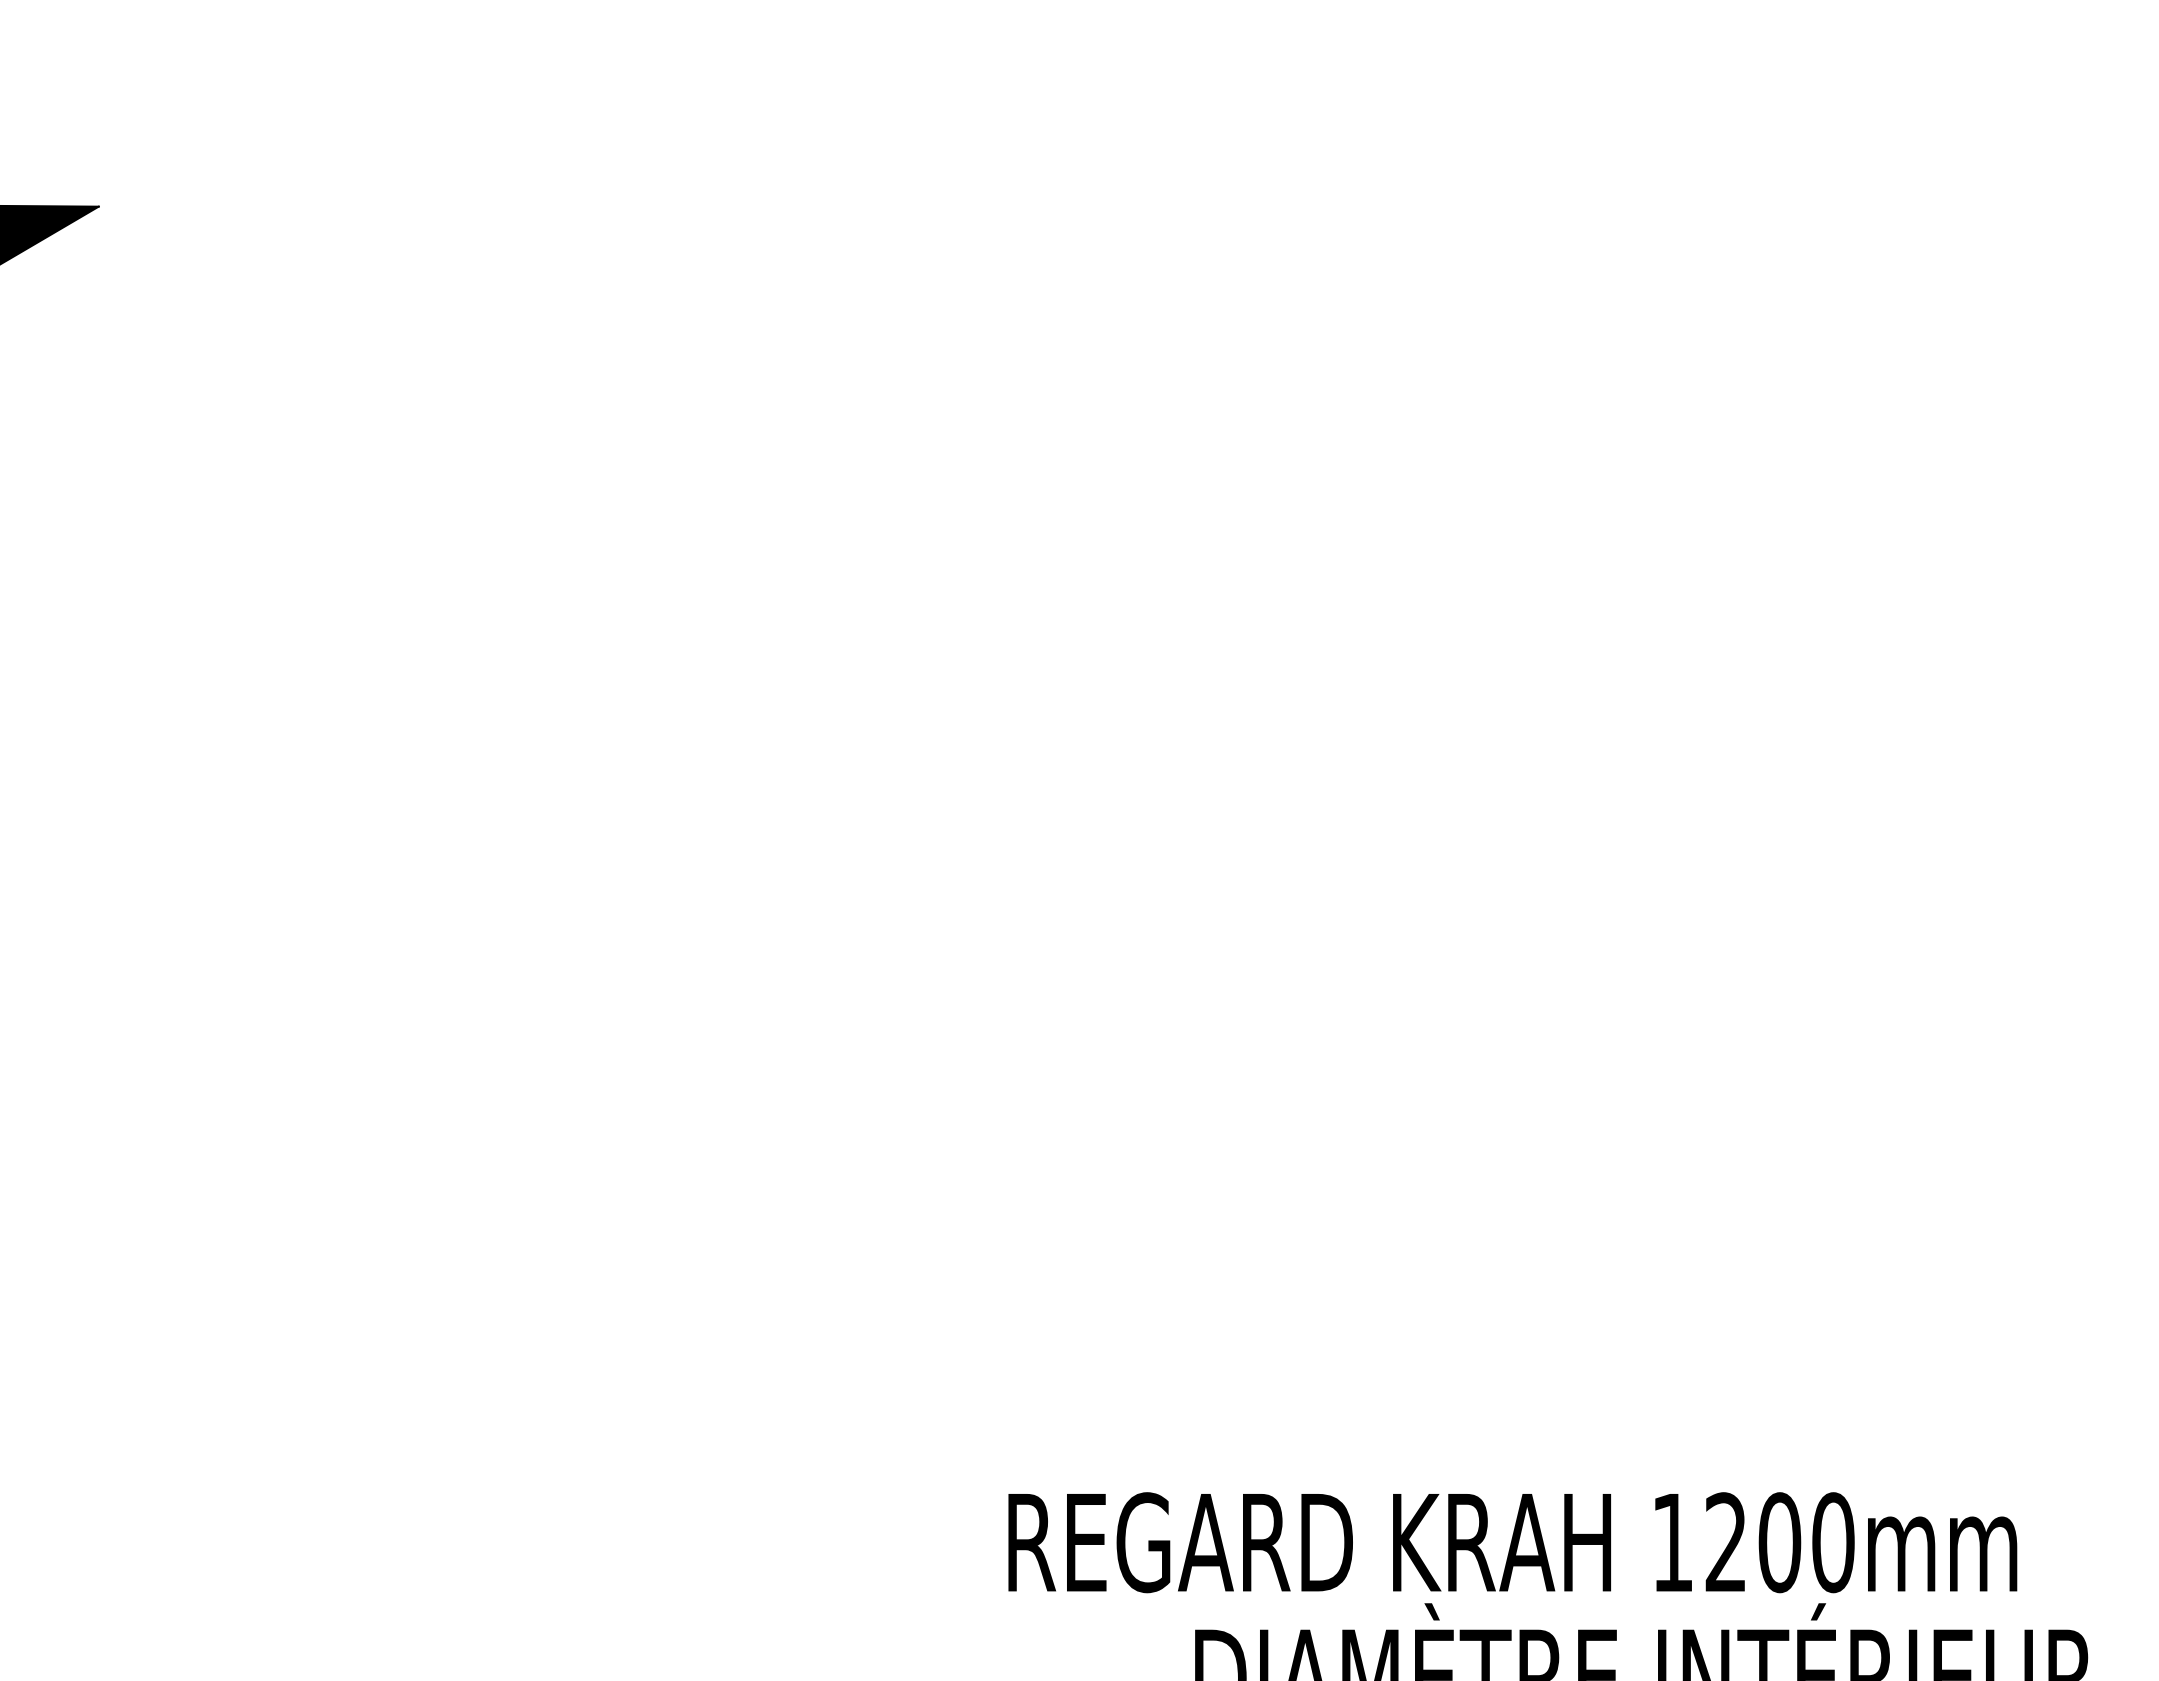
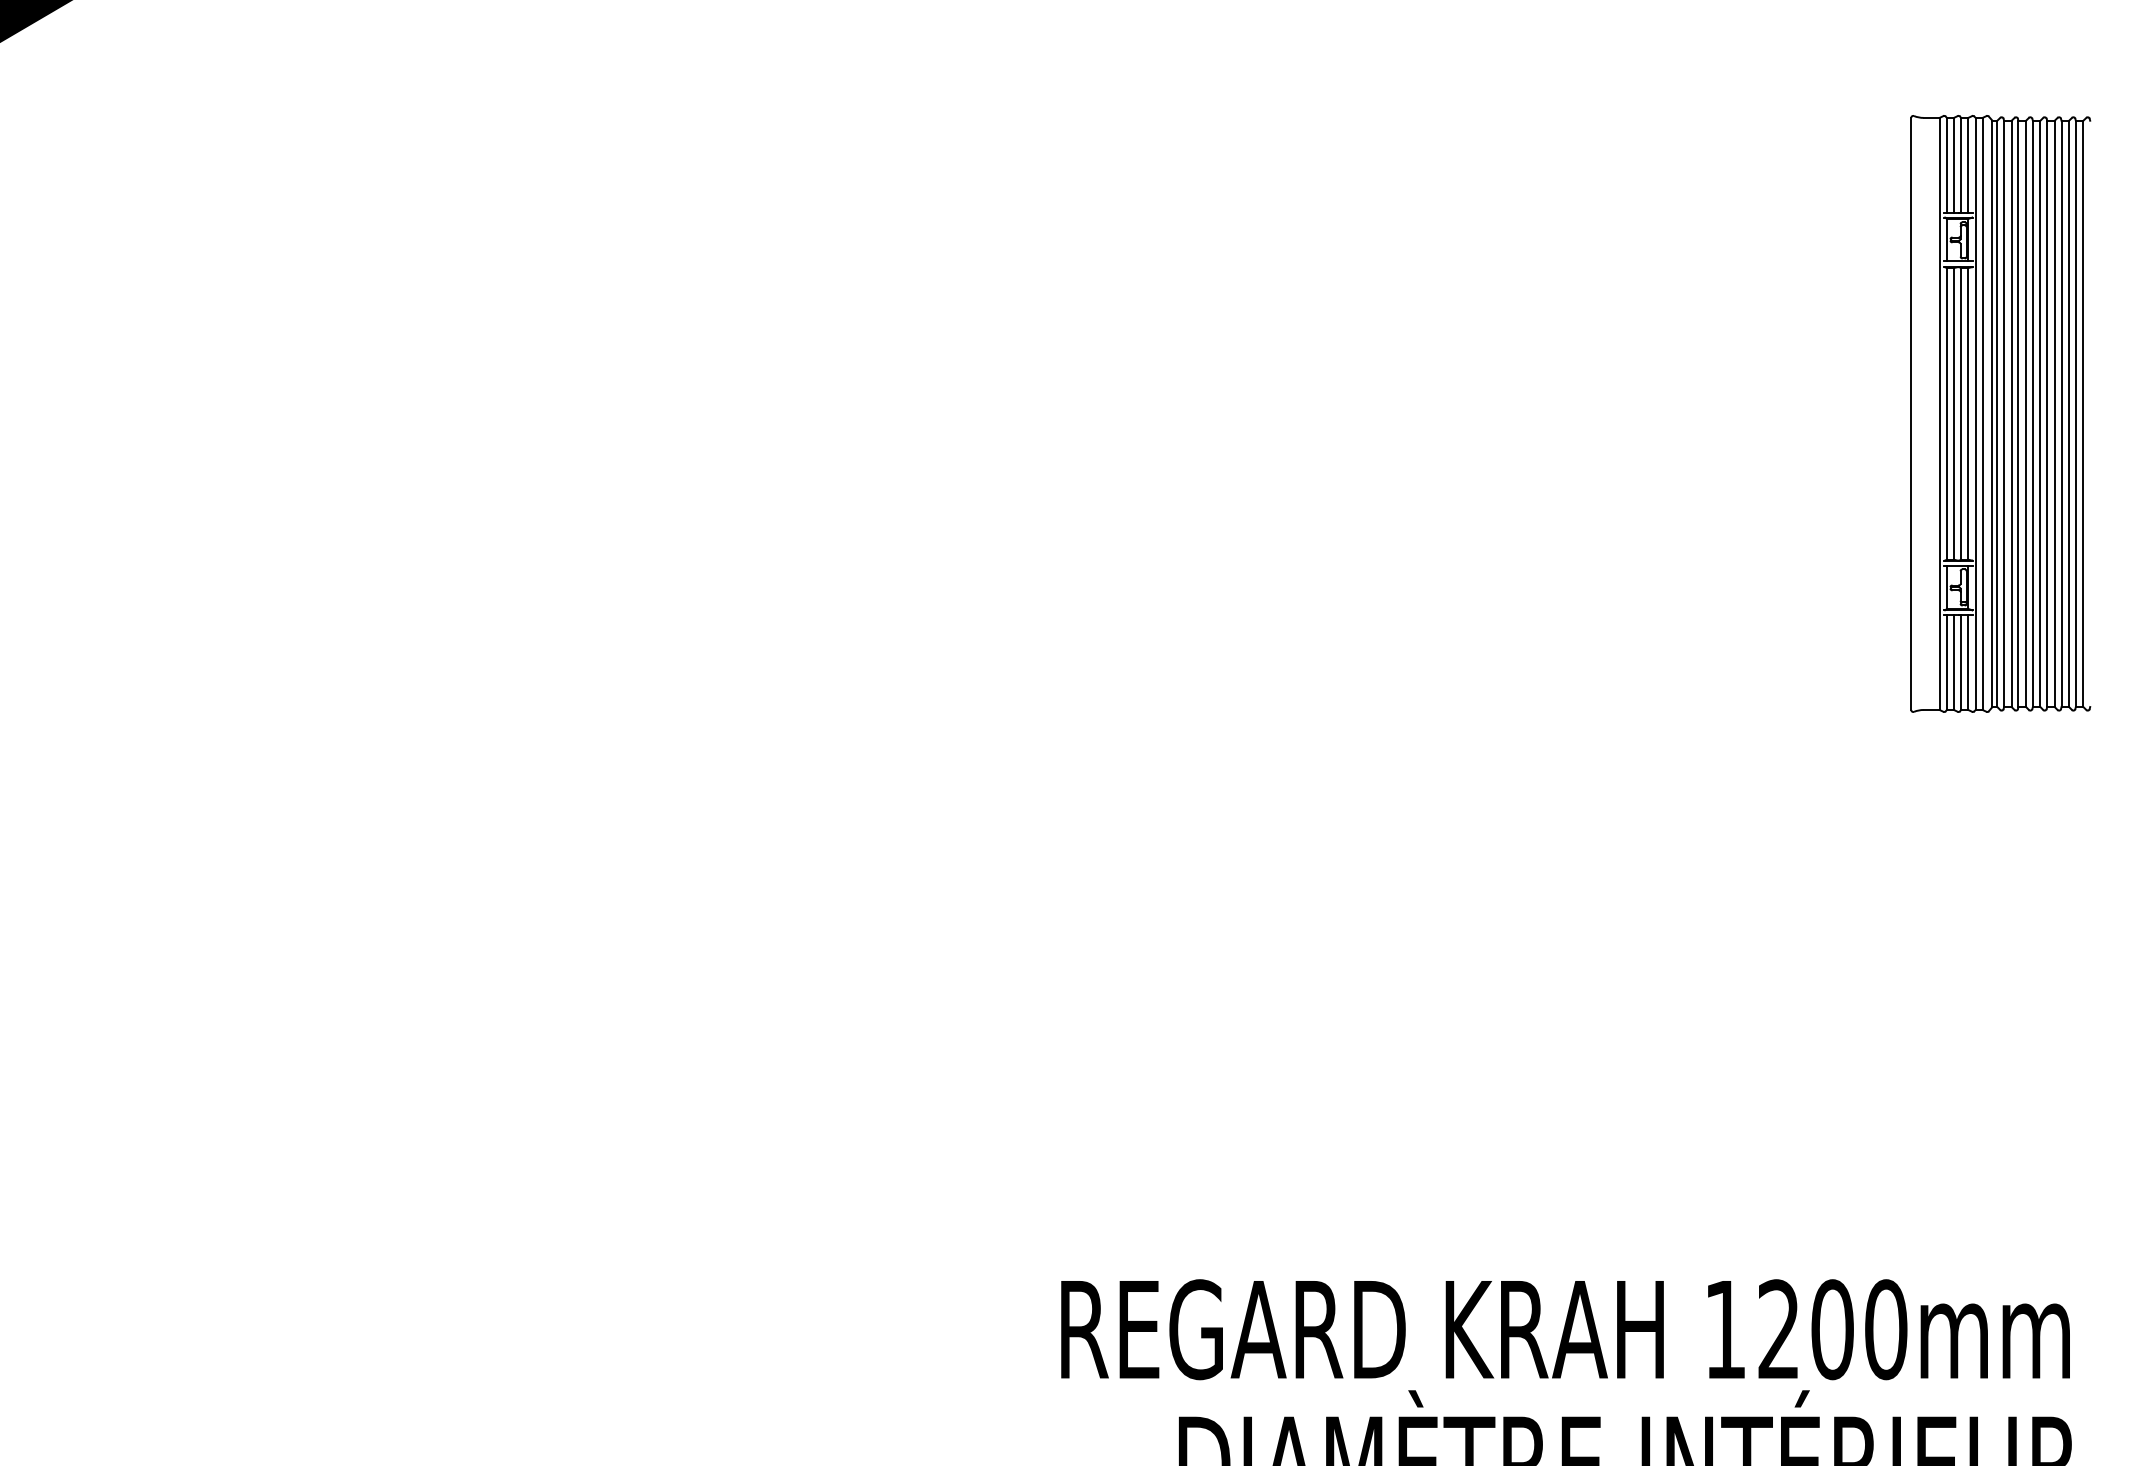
part: (2016, 626) -> (2000, 413), added
text: (1512, 1542) -> (1565, 1329), moved

